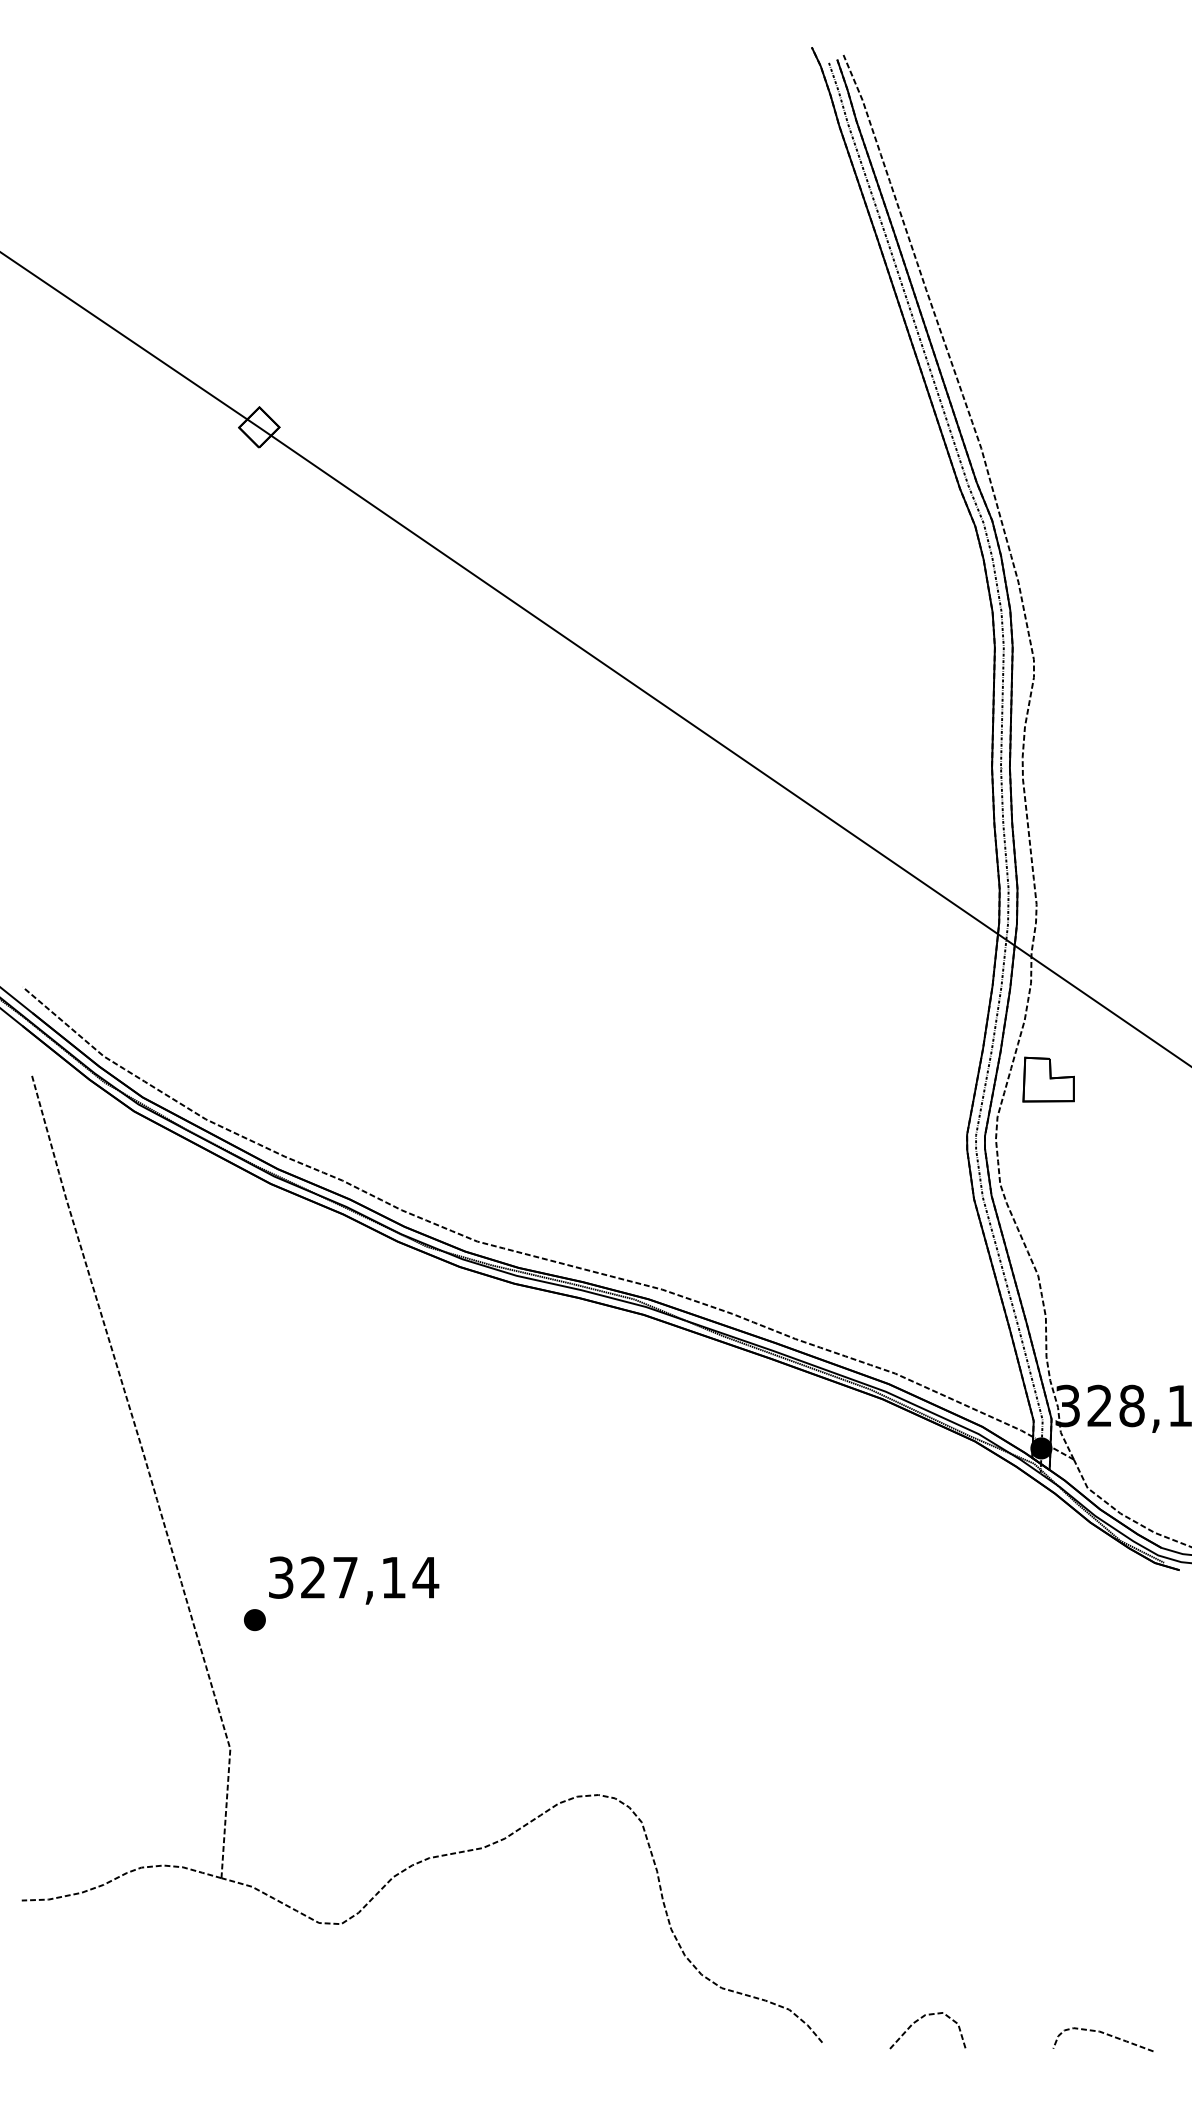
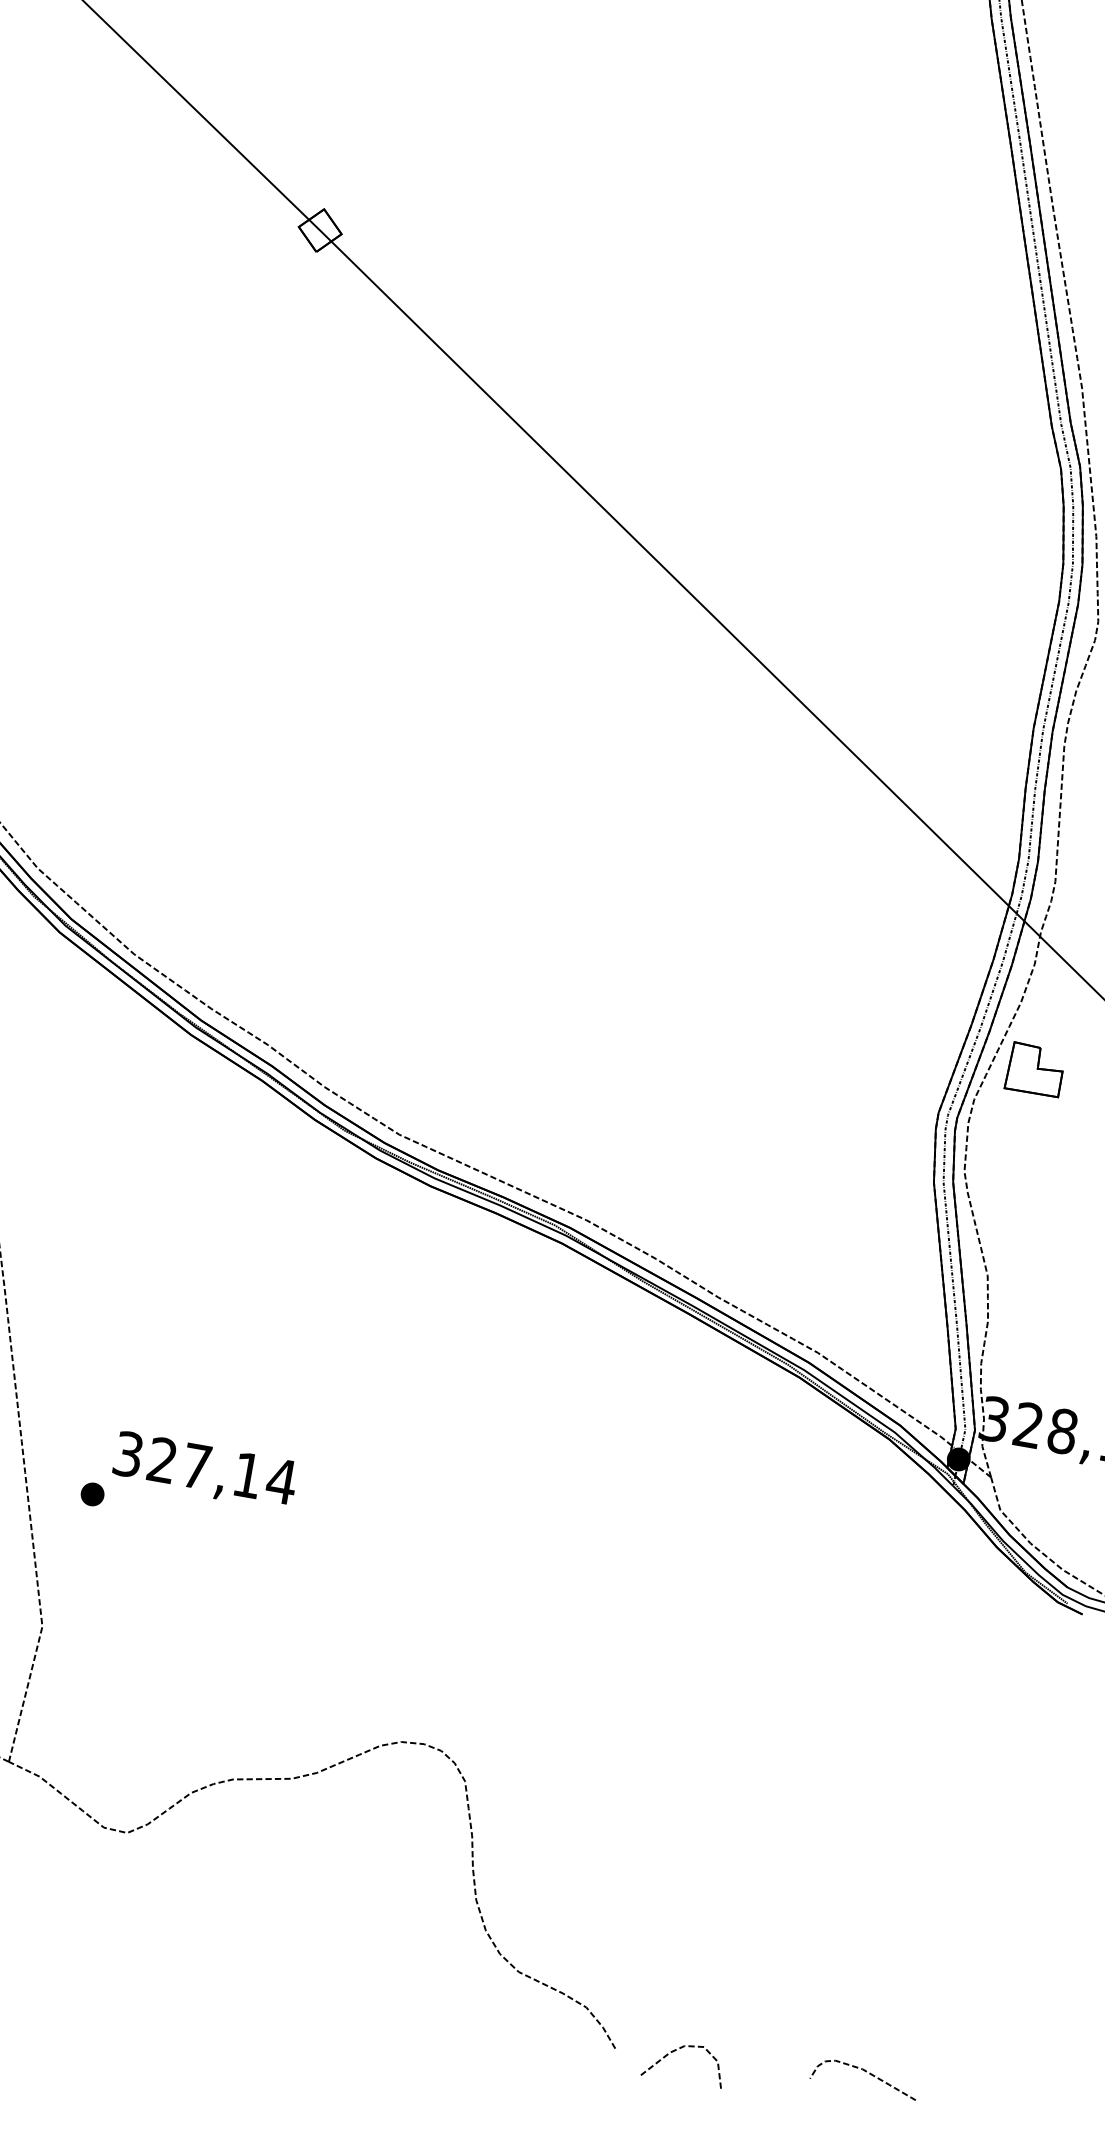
curve: (922, 2018) -> (681, 2049), moved
curve: (1102, 2033) -> (865, 2071), moved

